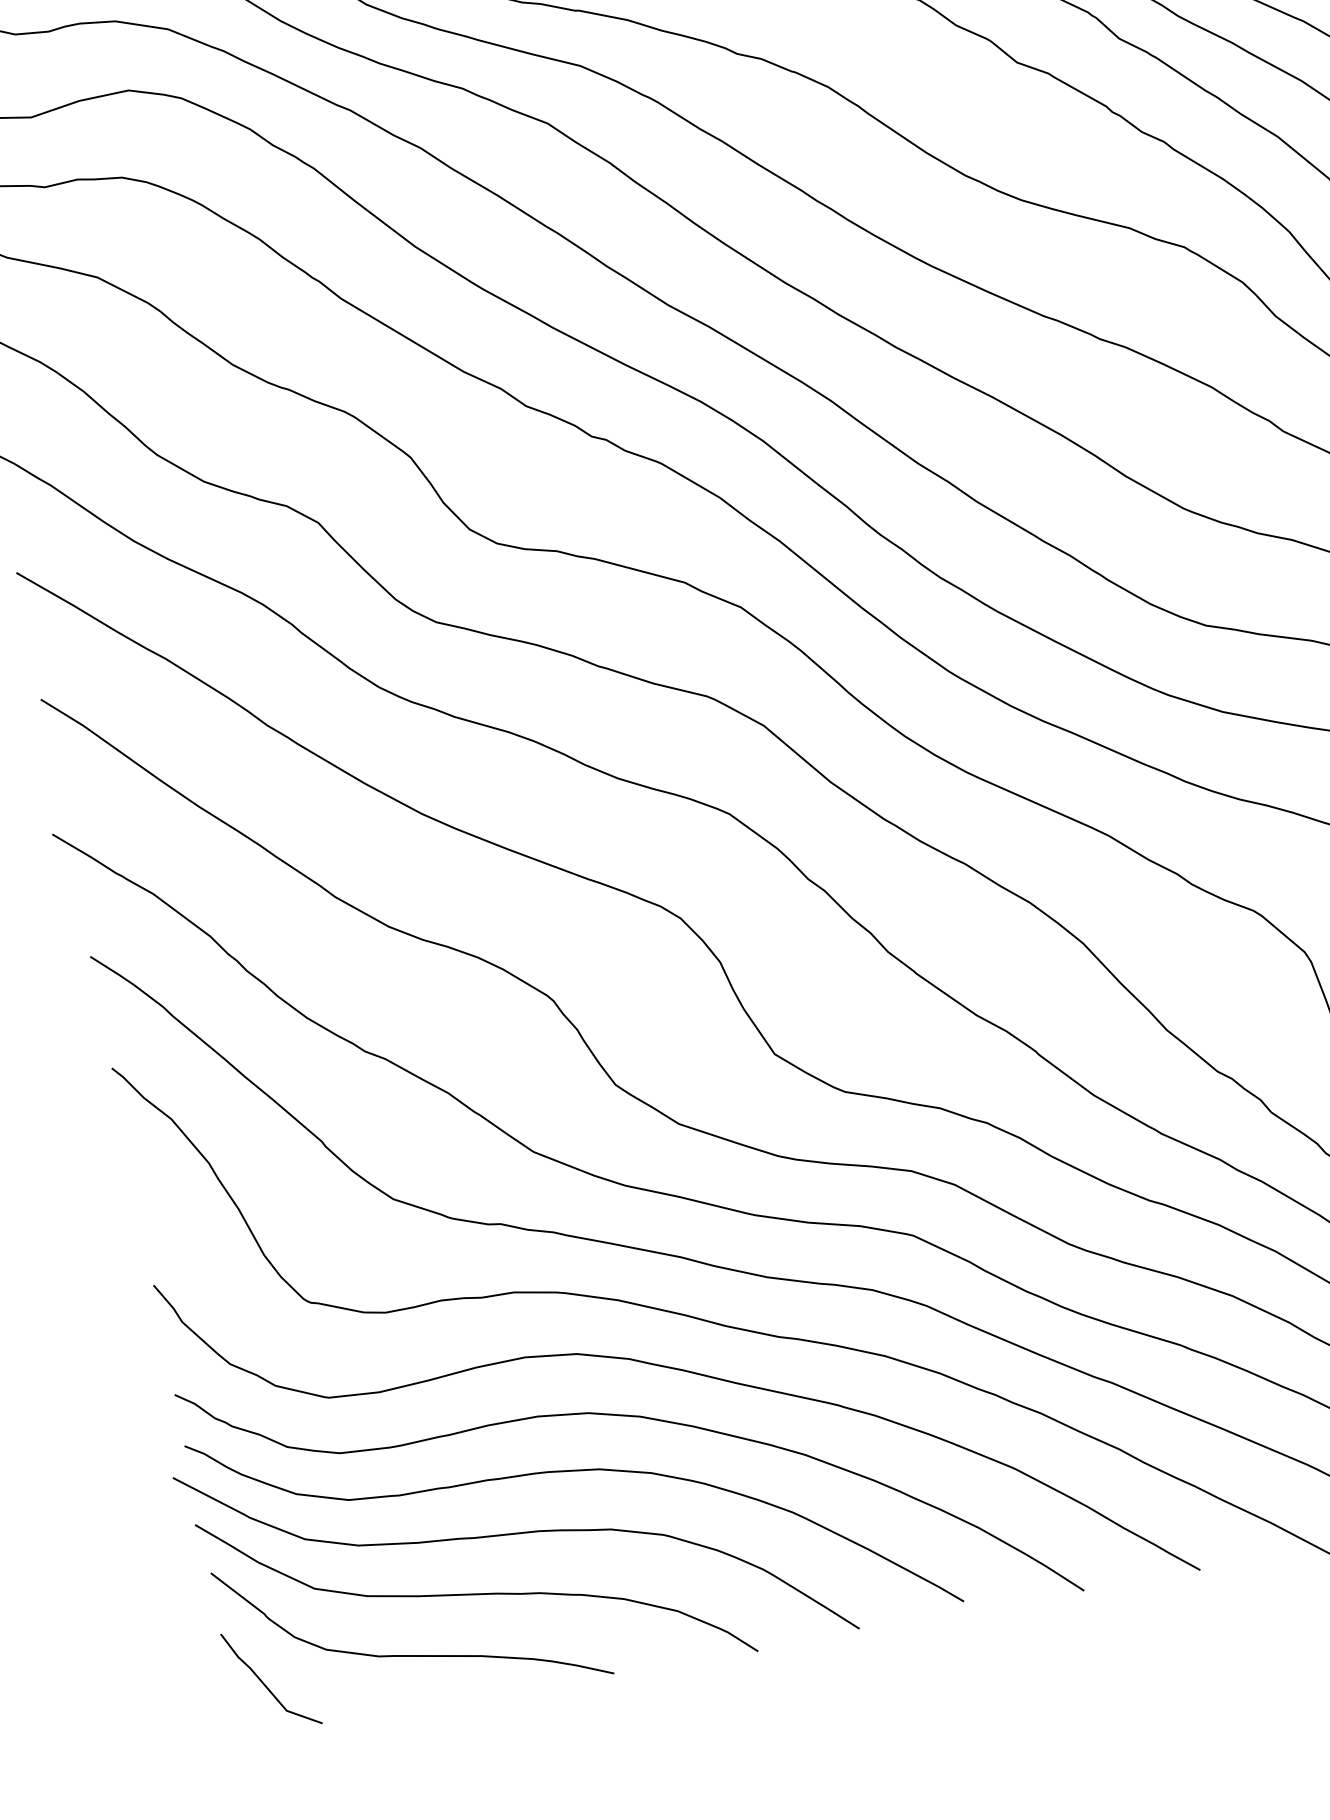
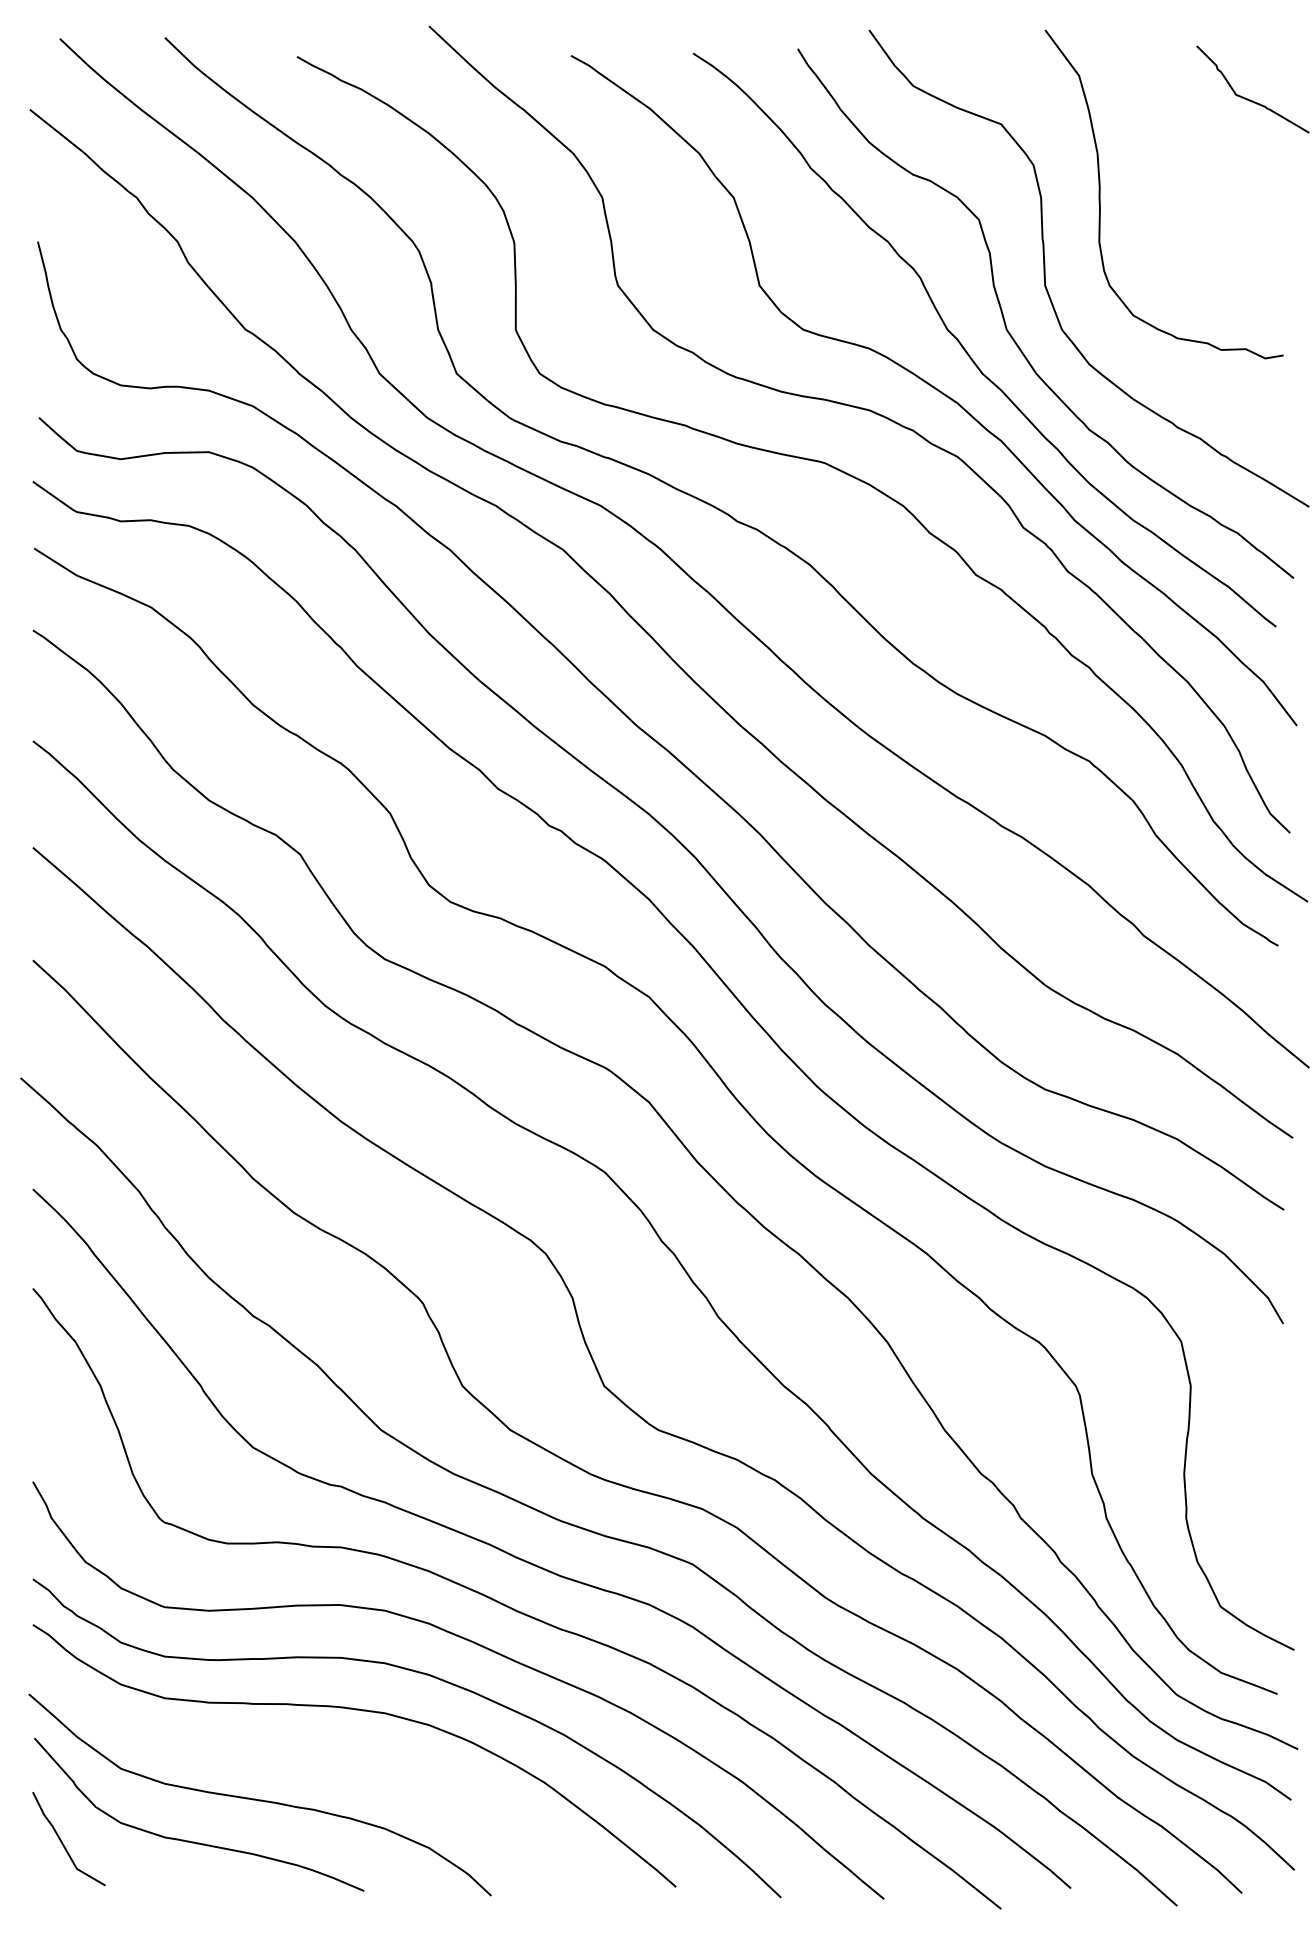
curve: (512, 1535) -> (299, 1755), removed

